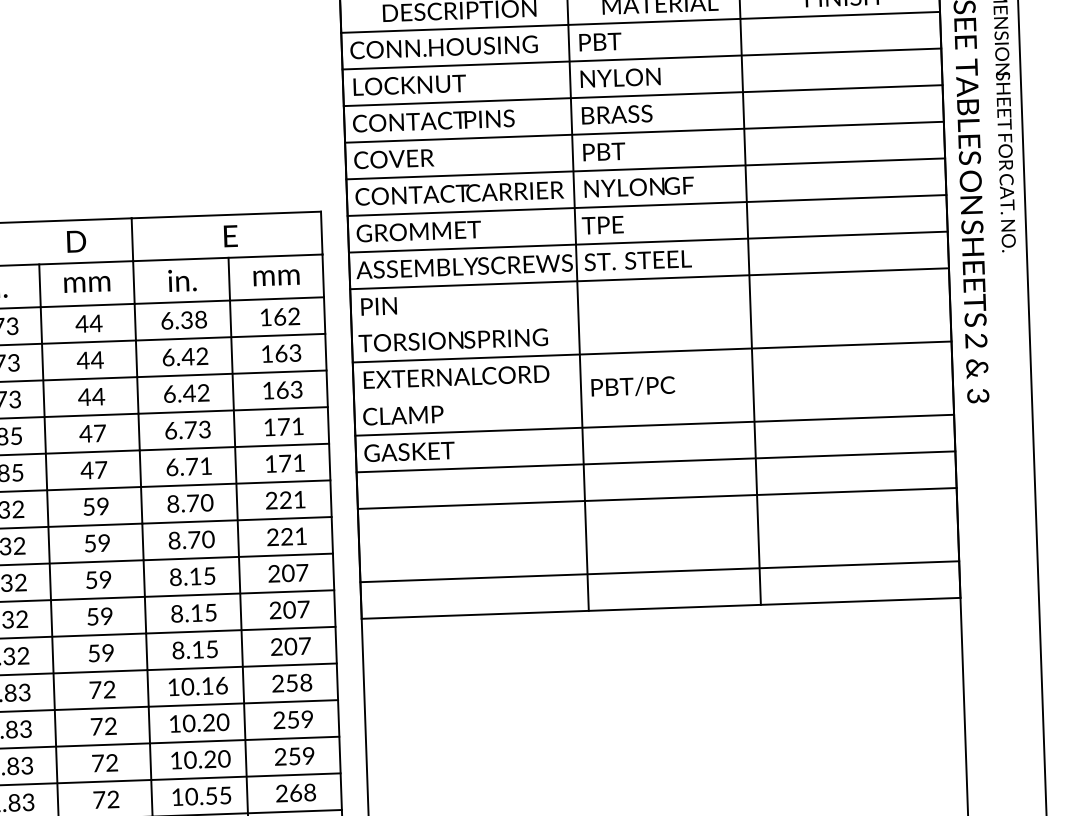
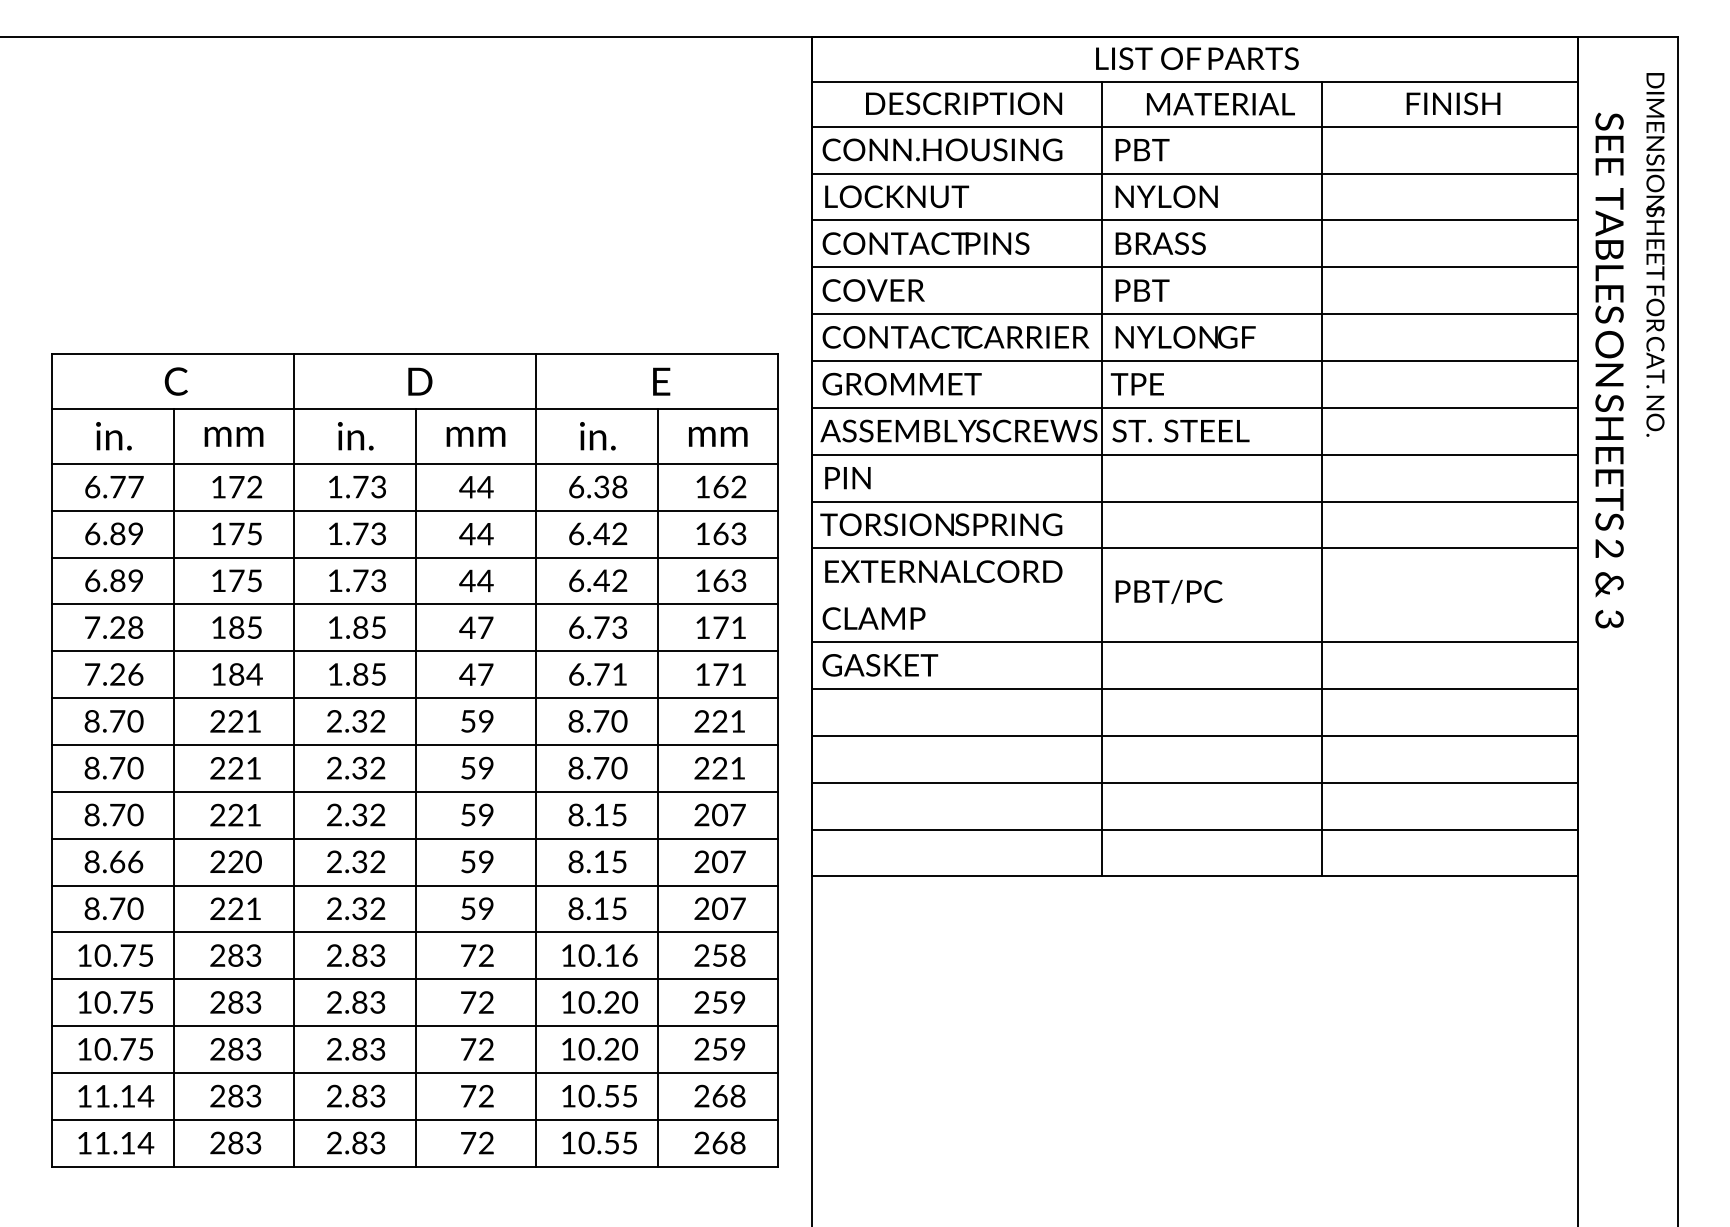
text: (76, 241) -> (420, 381), moved
line: (650, 315) -> (1194, 501), added
line: (658, 534) -> (1194, 782), added

